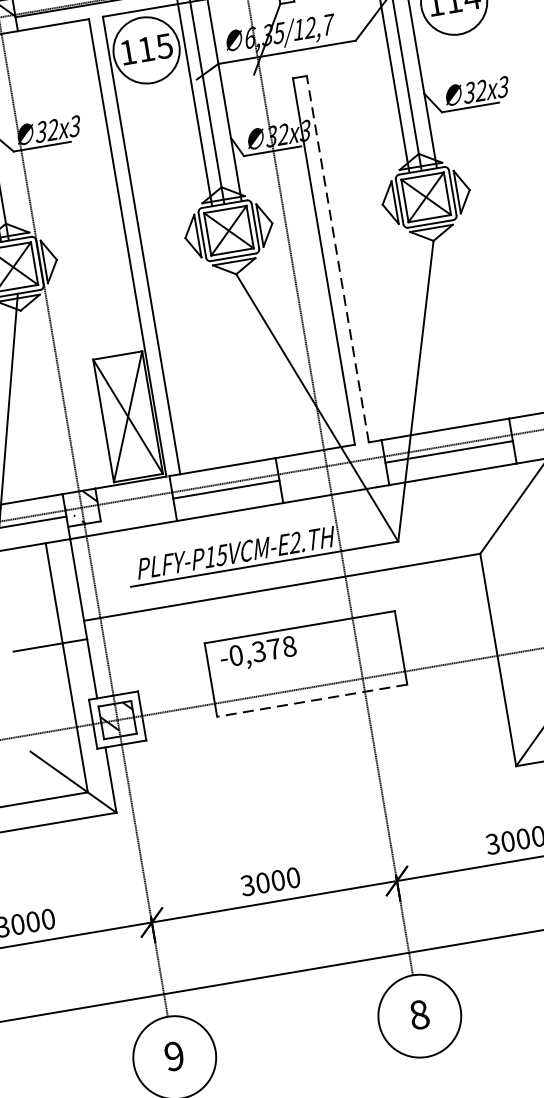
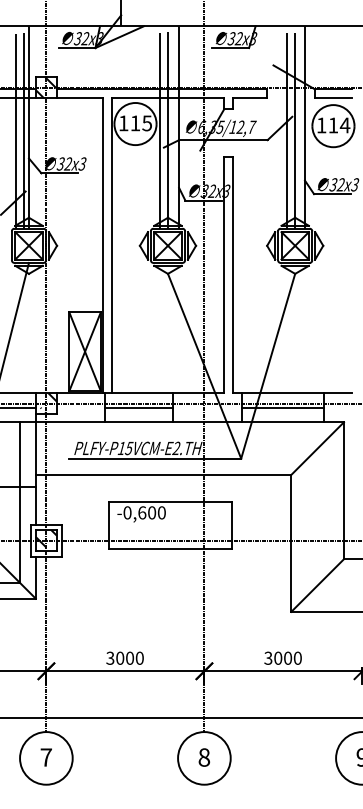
line: (338, 258) -> (233, 274), dashed -> solid
text: (273, 648) -> (151, 512), -0,378 -> -0,600
line: (310, 701) -> (169, 549), dashed -> solid
text: (173, 1056) -> (45, 757), 9 -> 7

